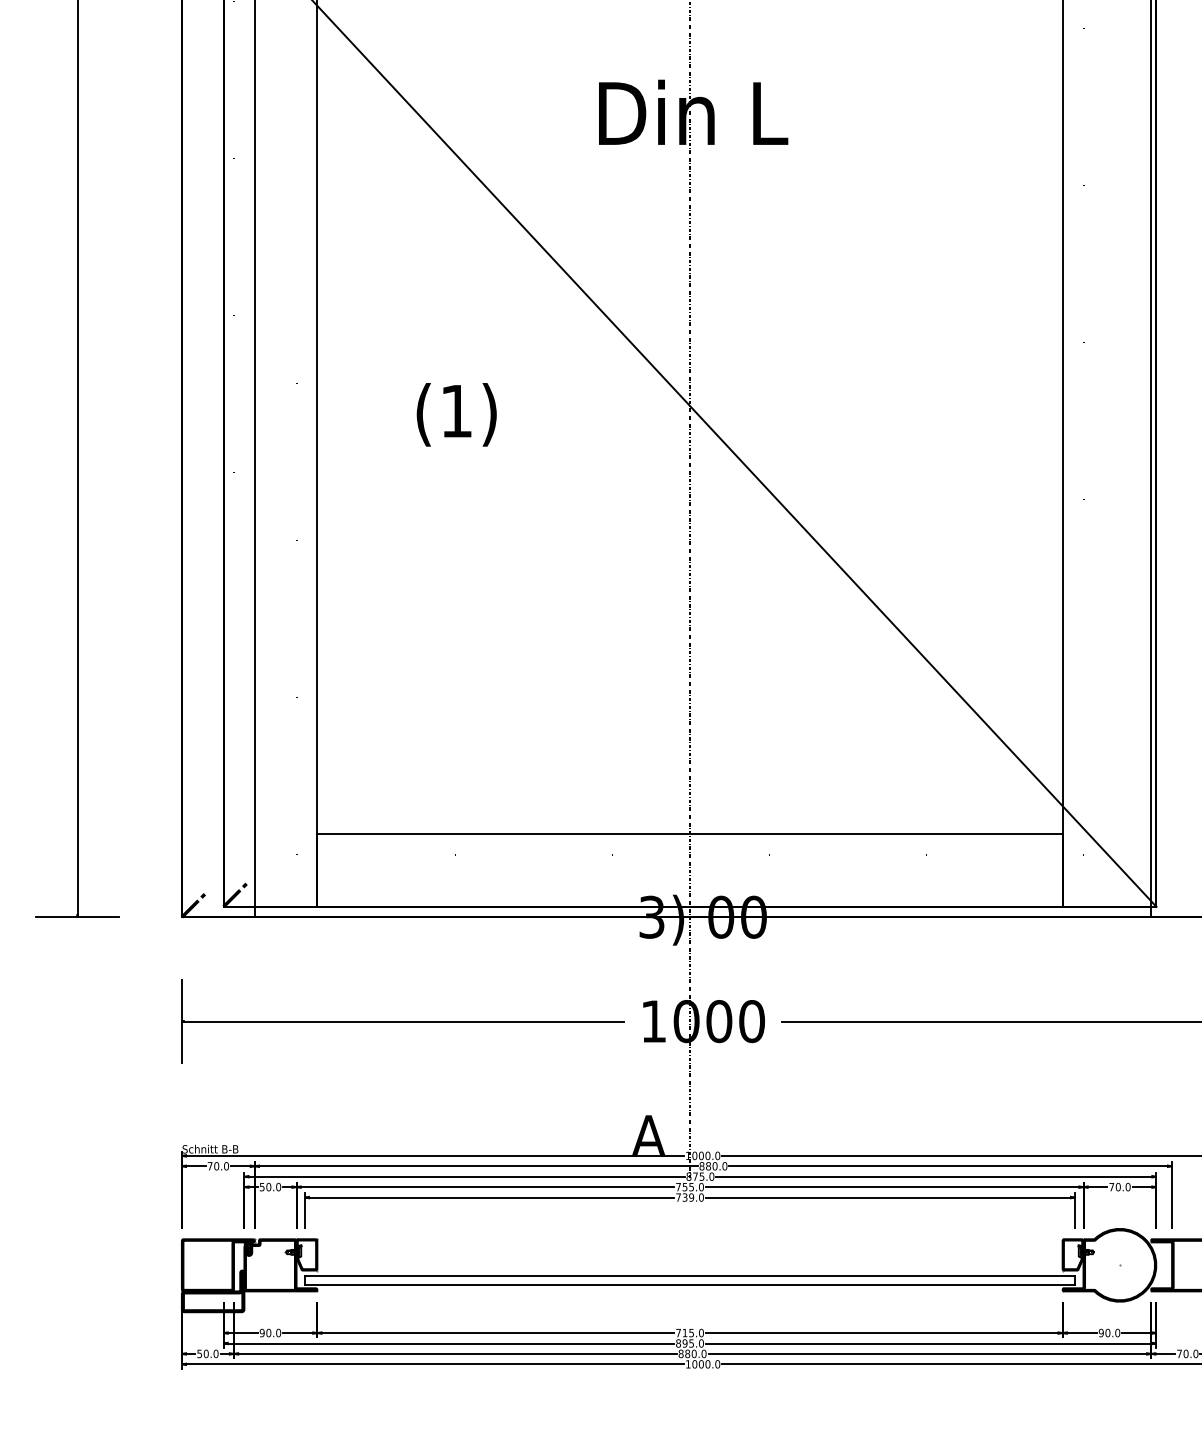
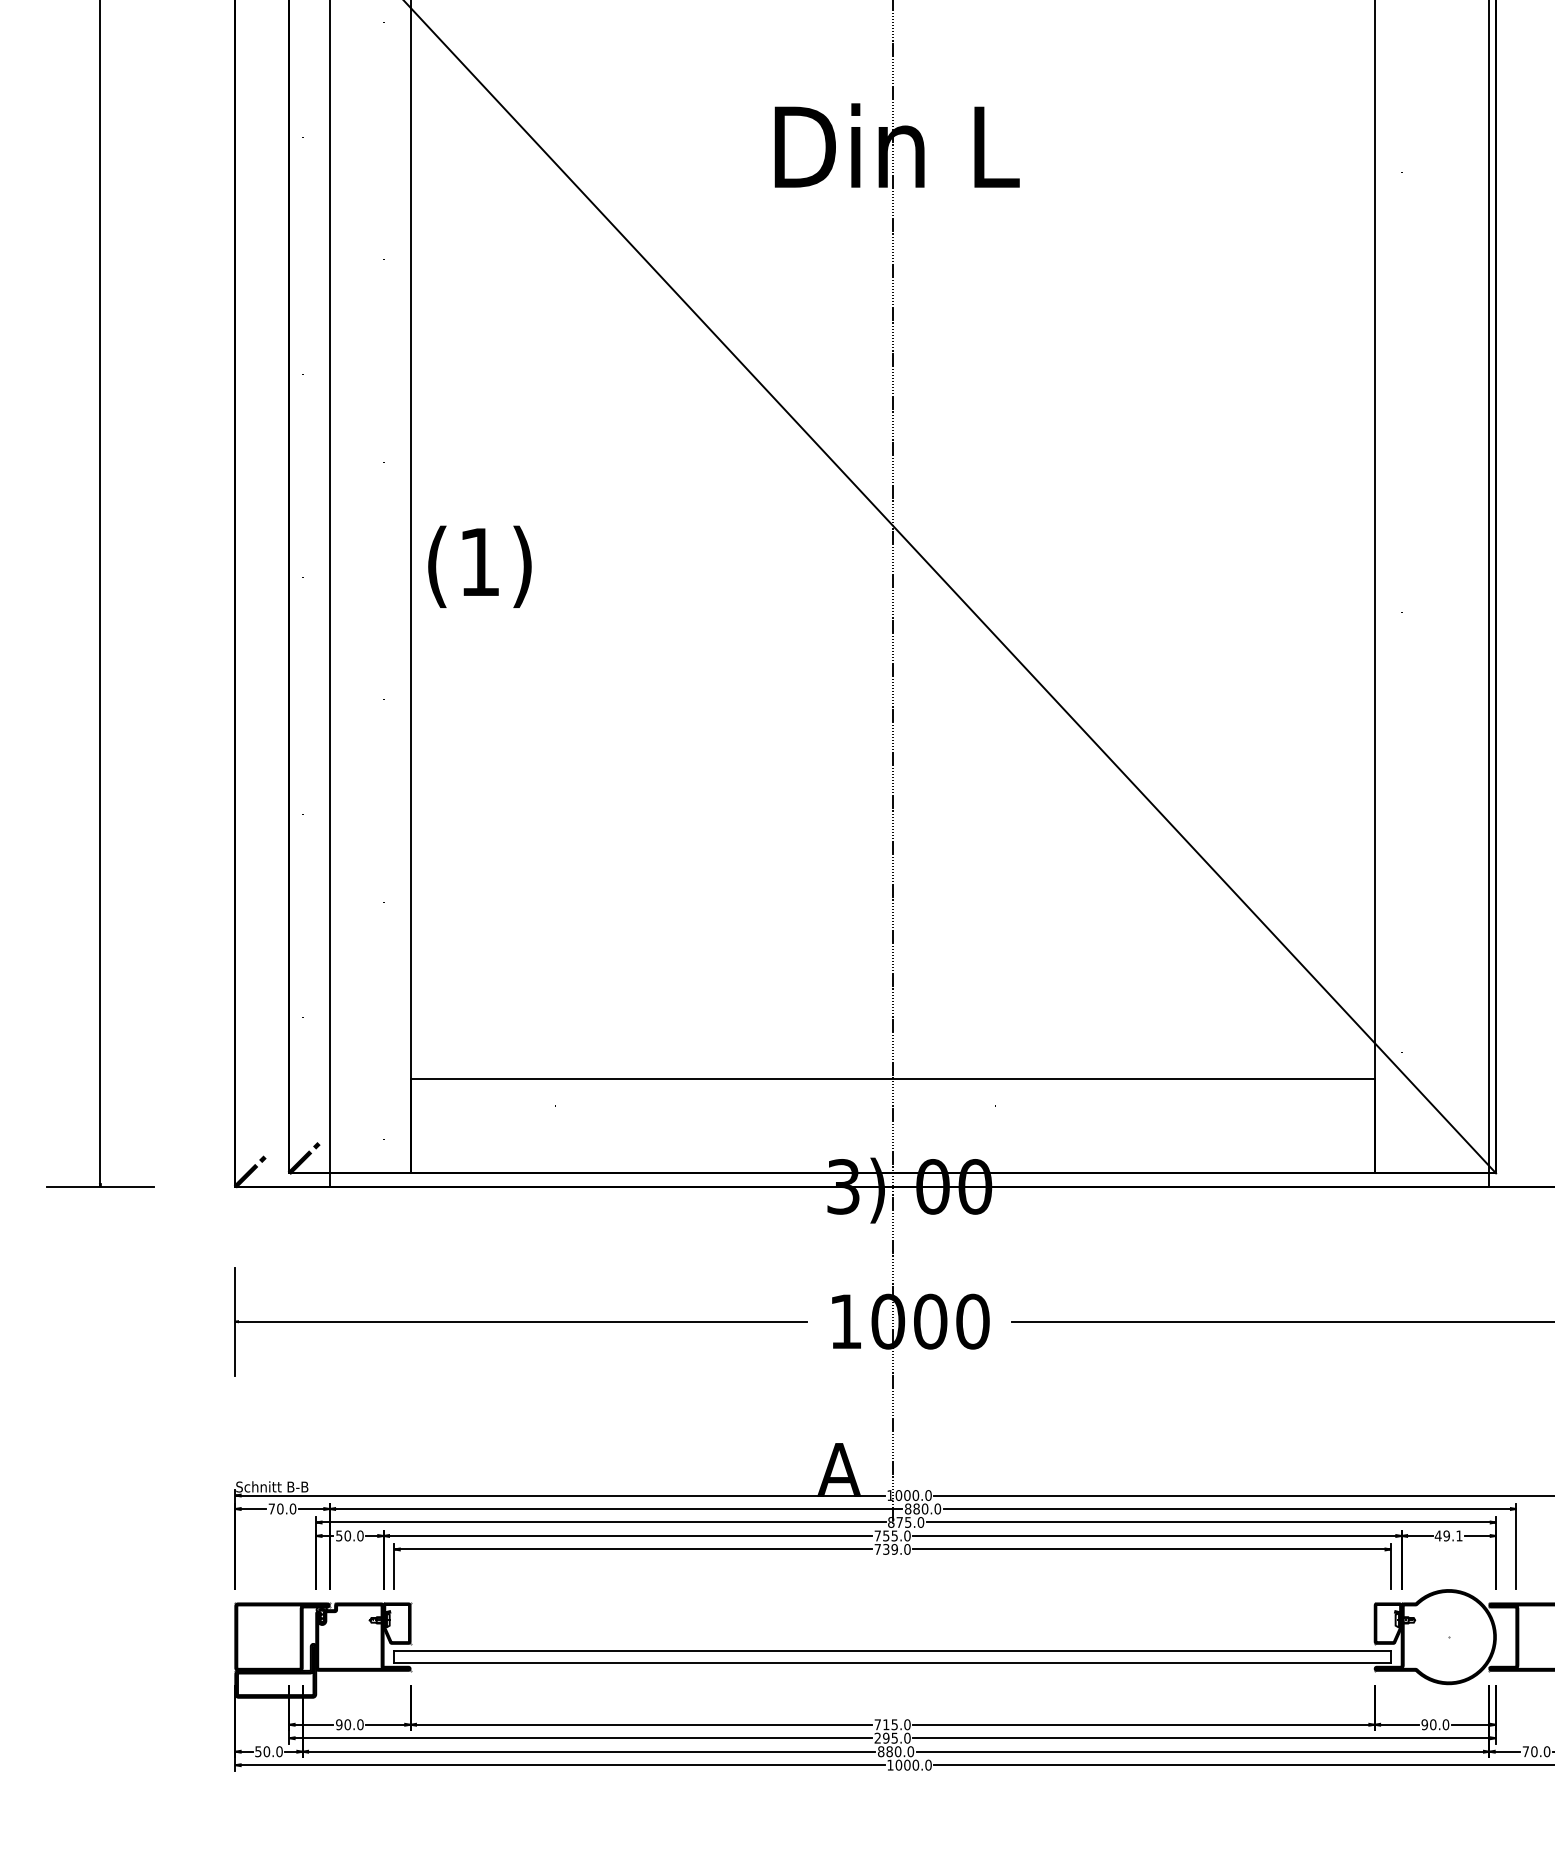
text: (456, 414) -> (479, 566), moved
text: (1119, 1186) -> (1448, 1535), 70.0 -> 49.1
text: (678, 1342) -> (877, 1737), 895.0 -> 295.0

